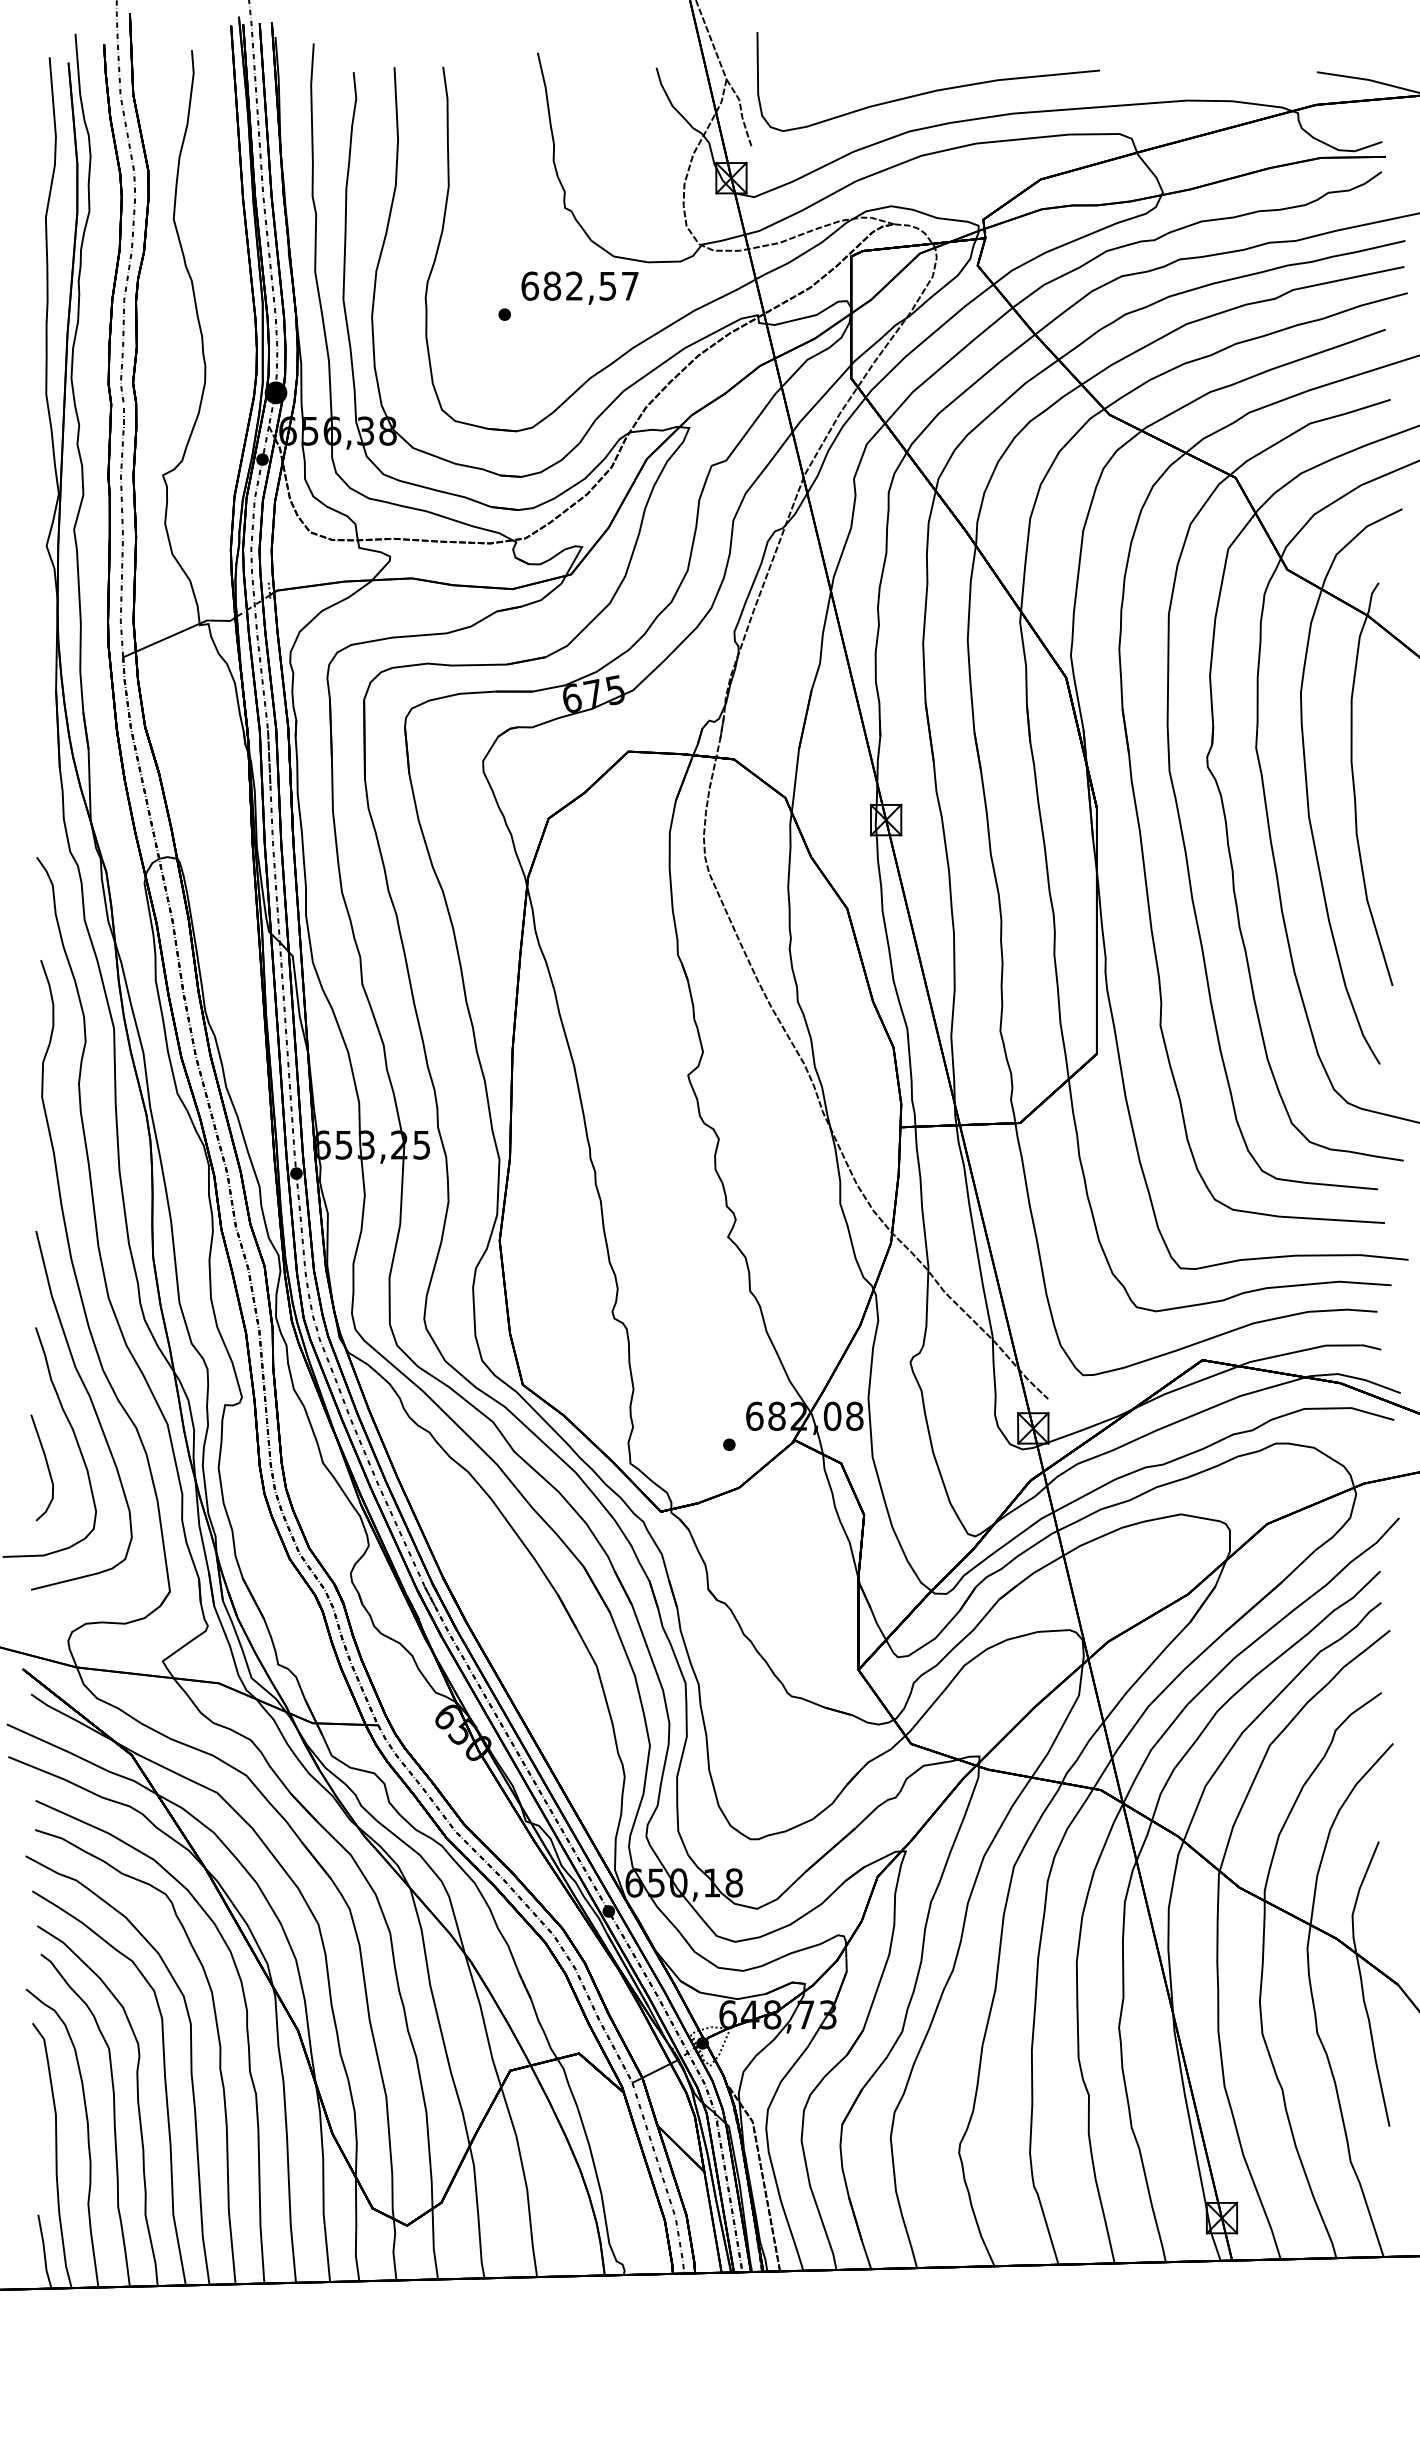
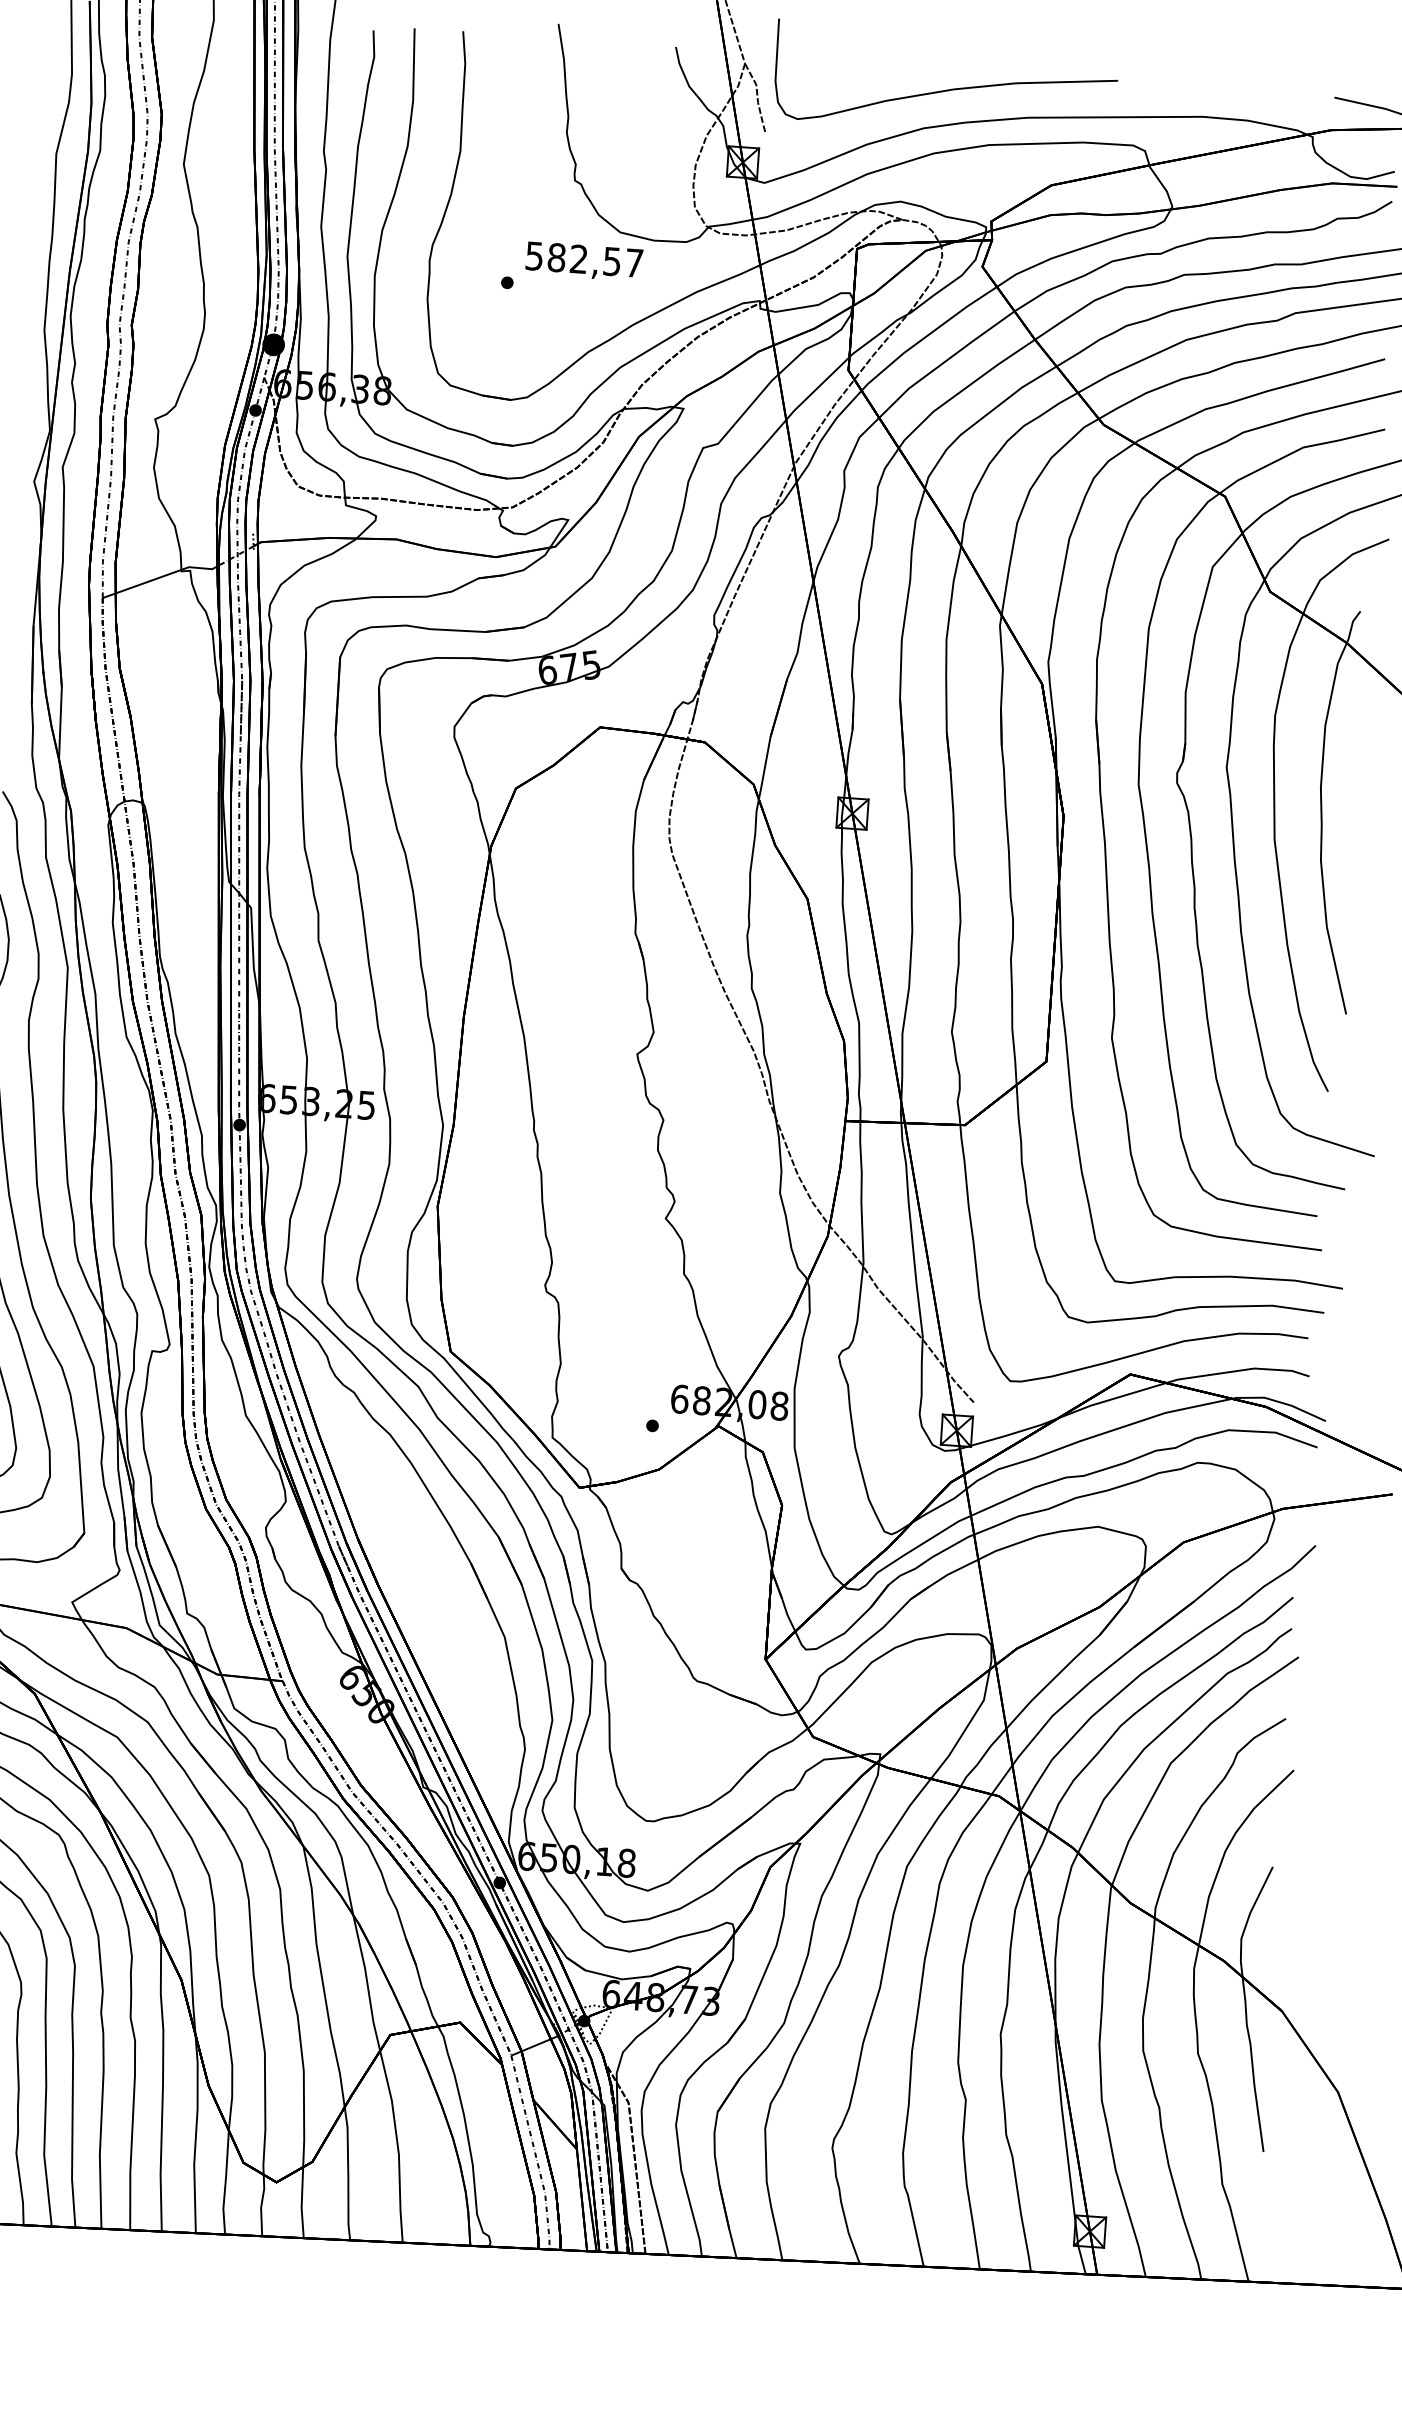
text: (530, 285) -> (535, 255), 682,57 -> 582,57

